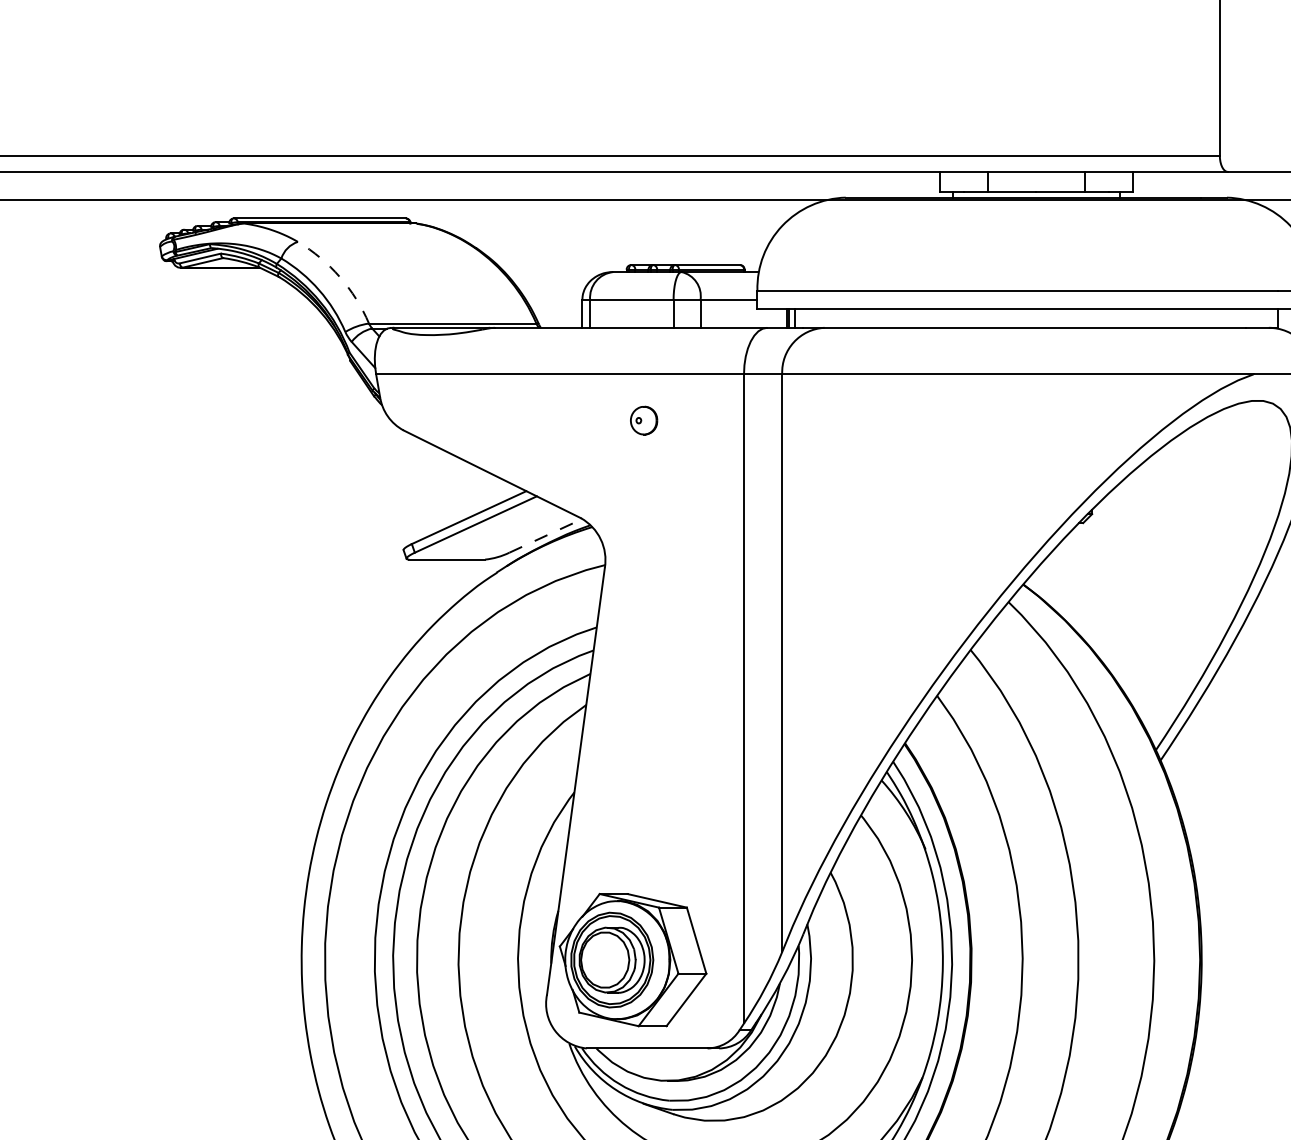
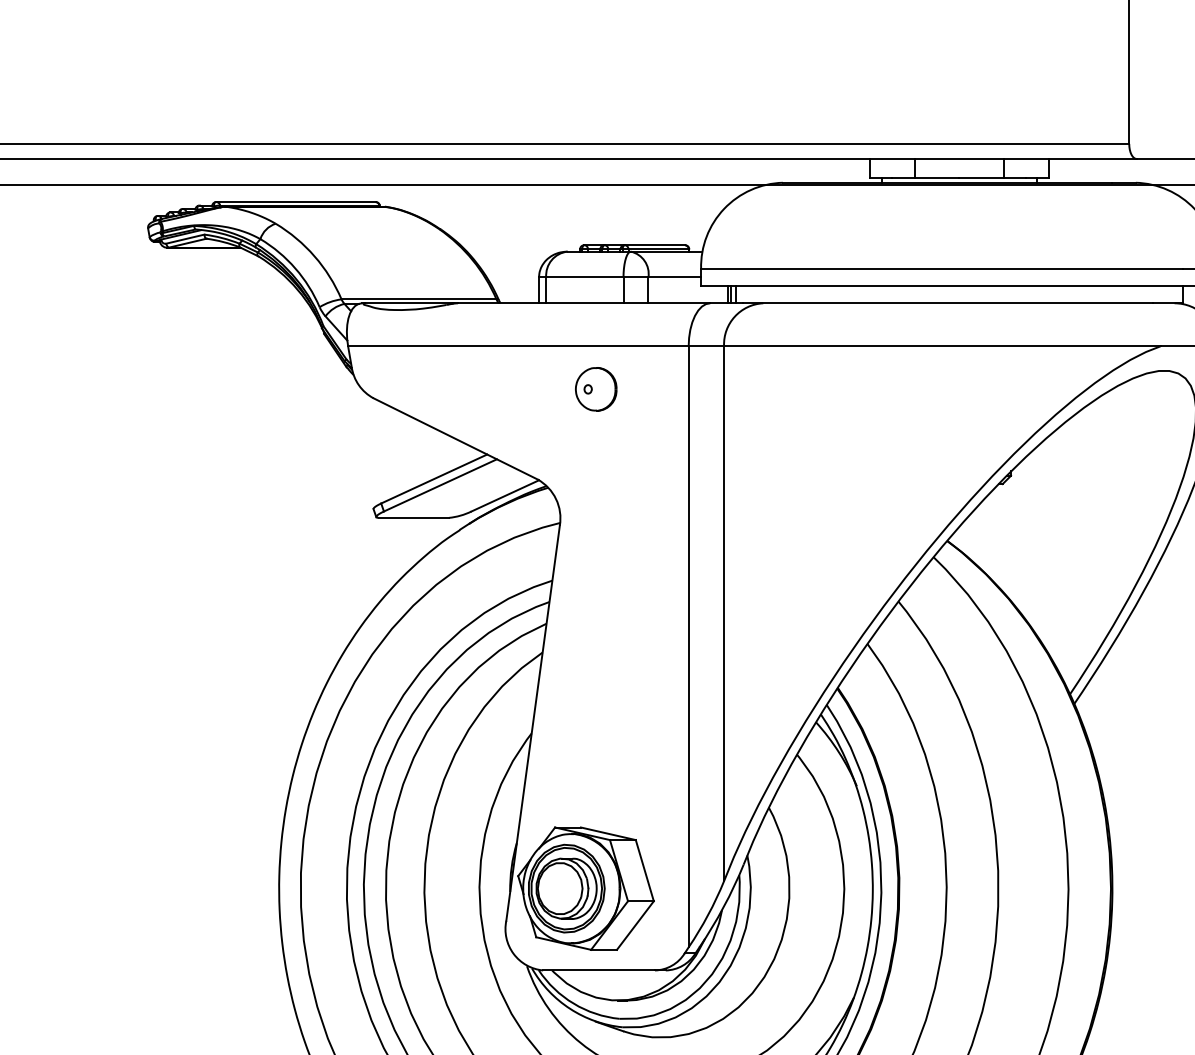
arc: (339, 277) -> (314, 256), dashed -> solid
part: (643, 420) -> (595, 389), size x1.67
line: (546, 535) -> (505, 495), dashed -> solid

